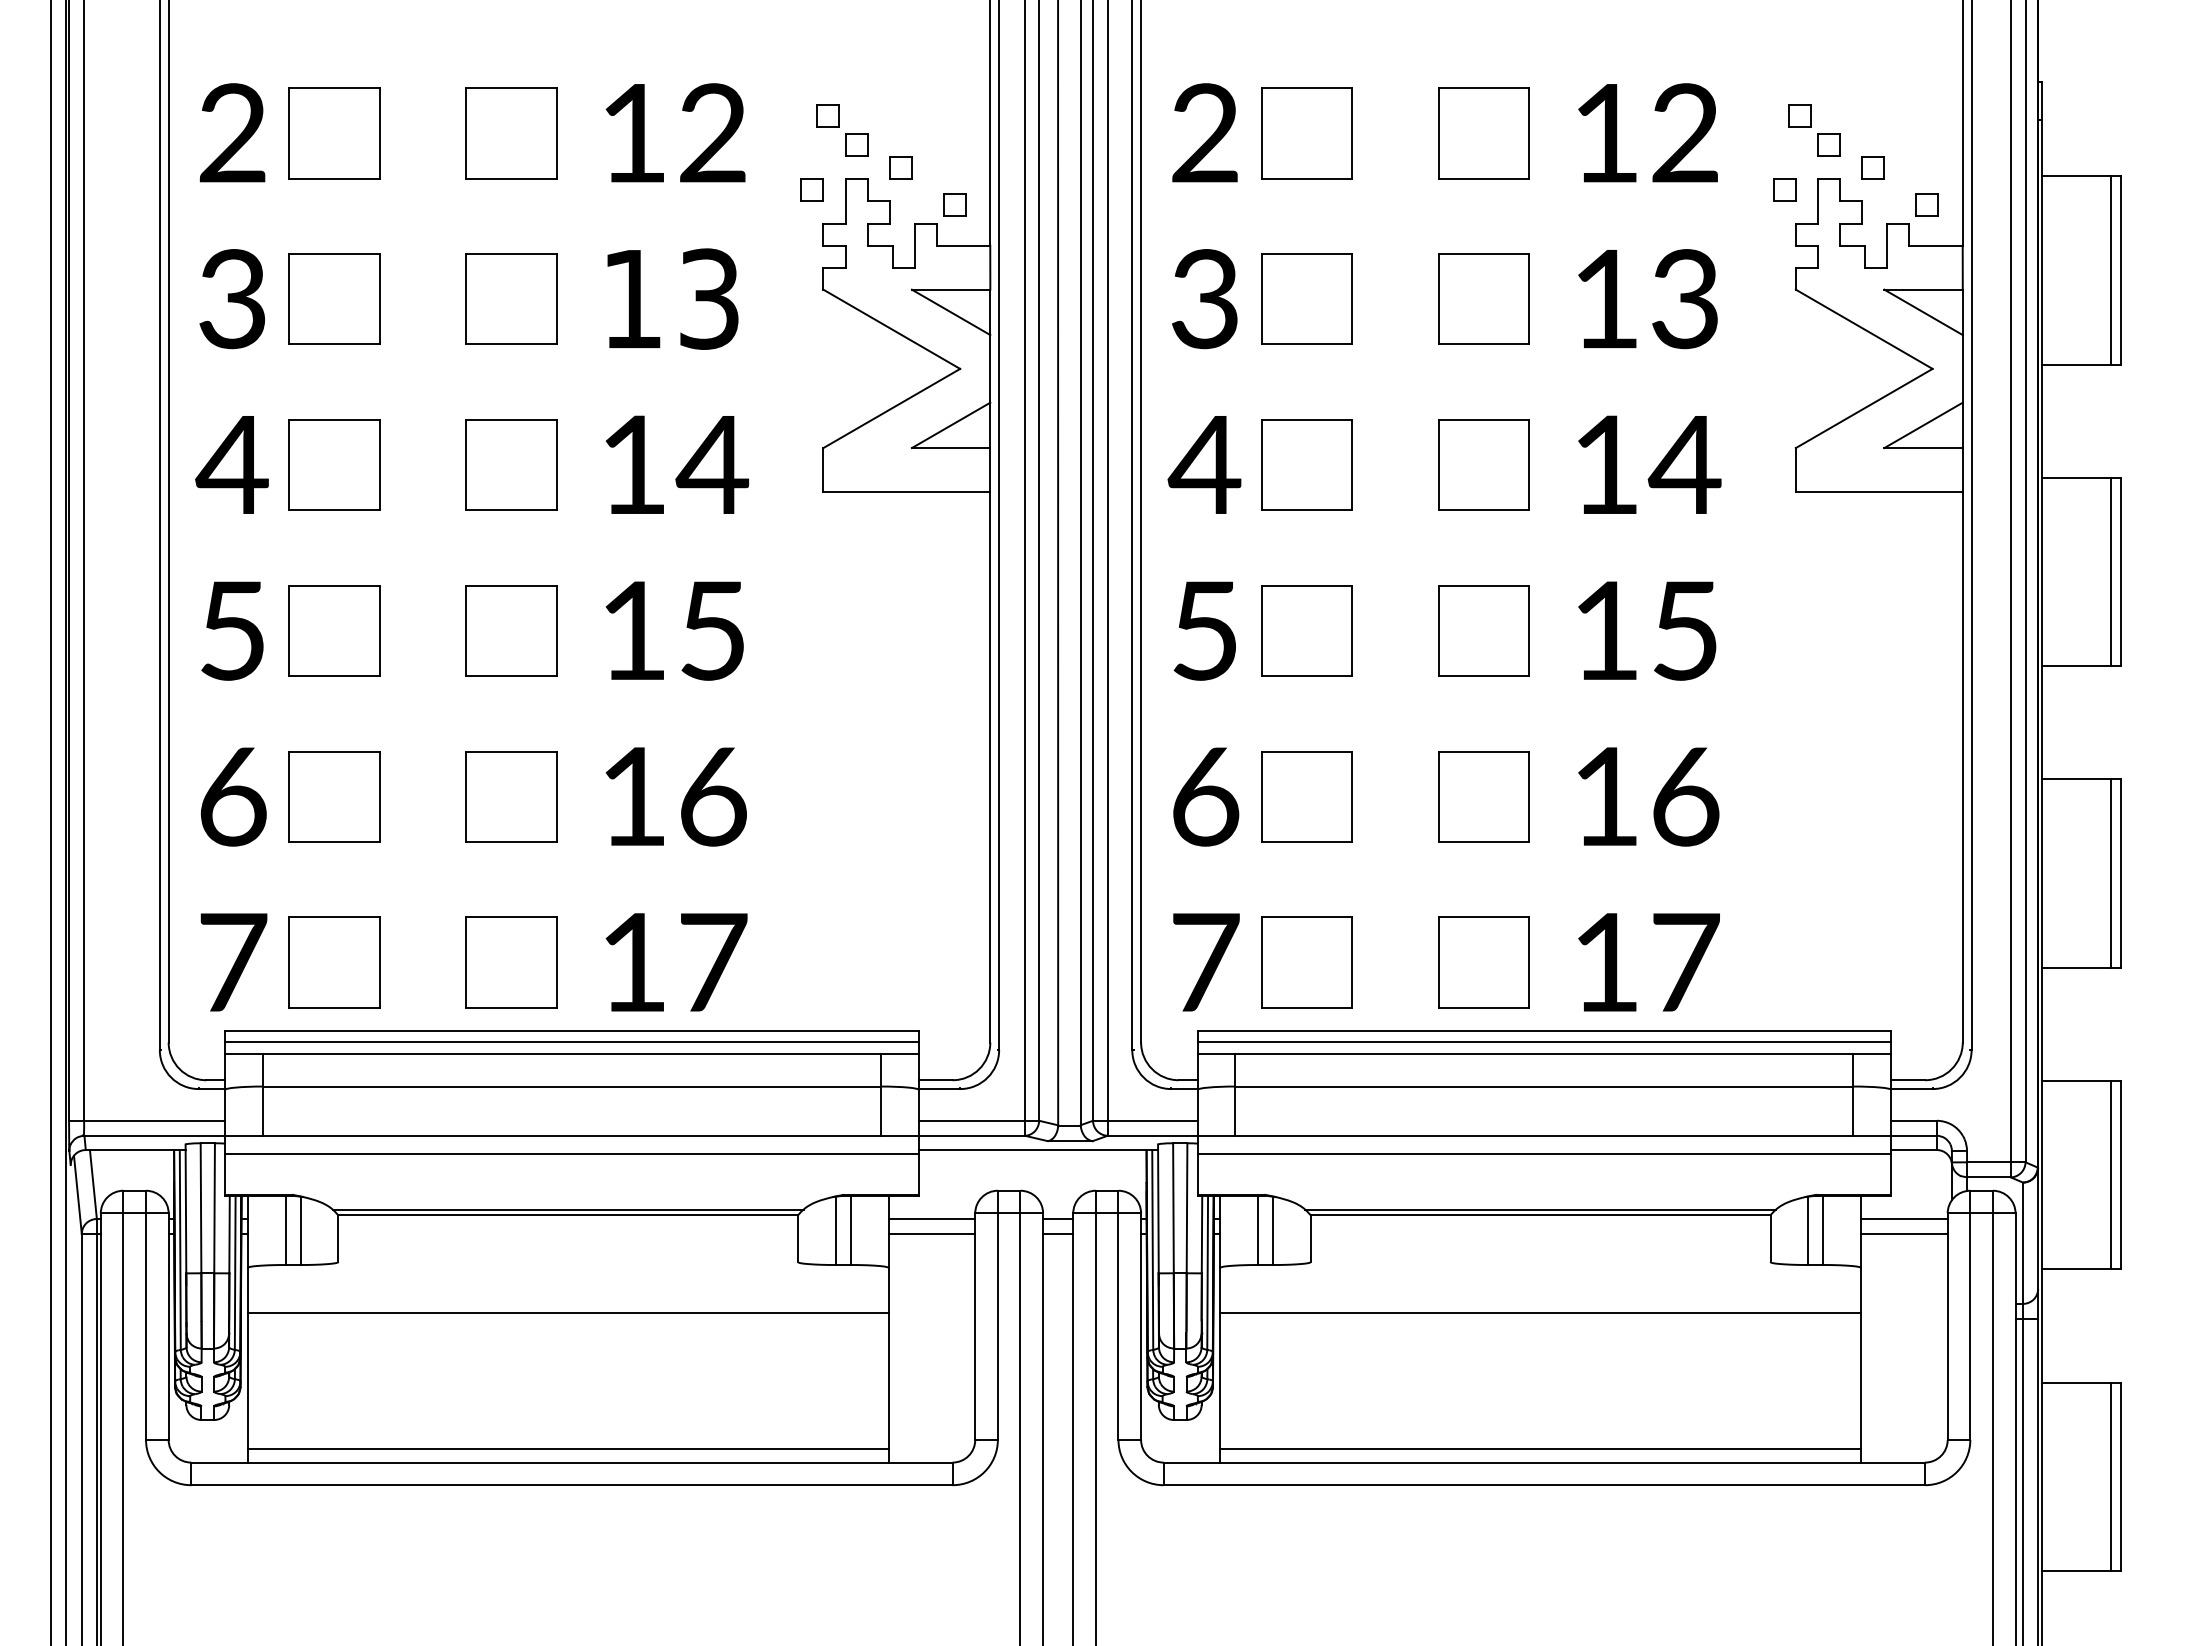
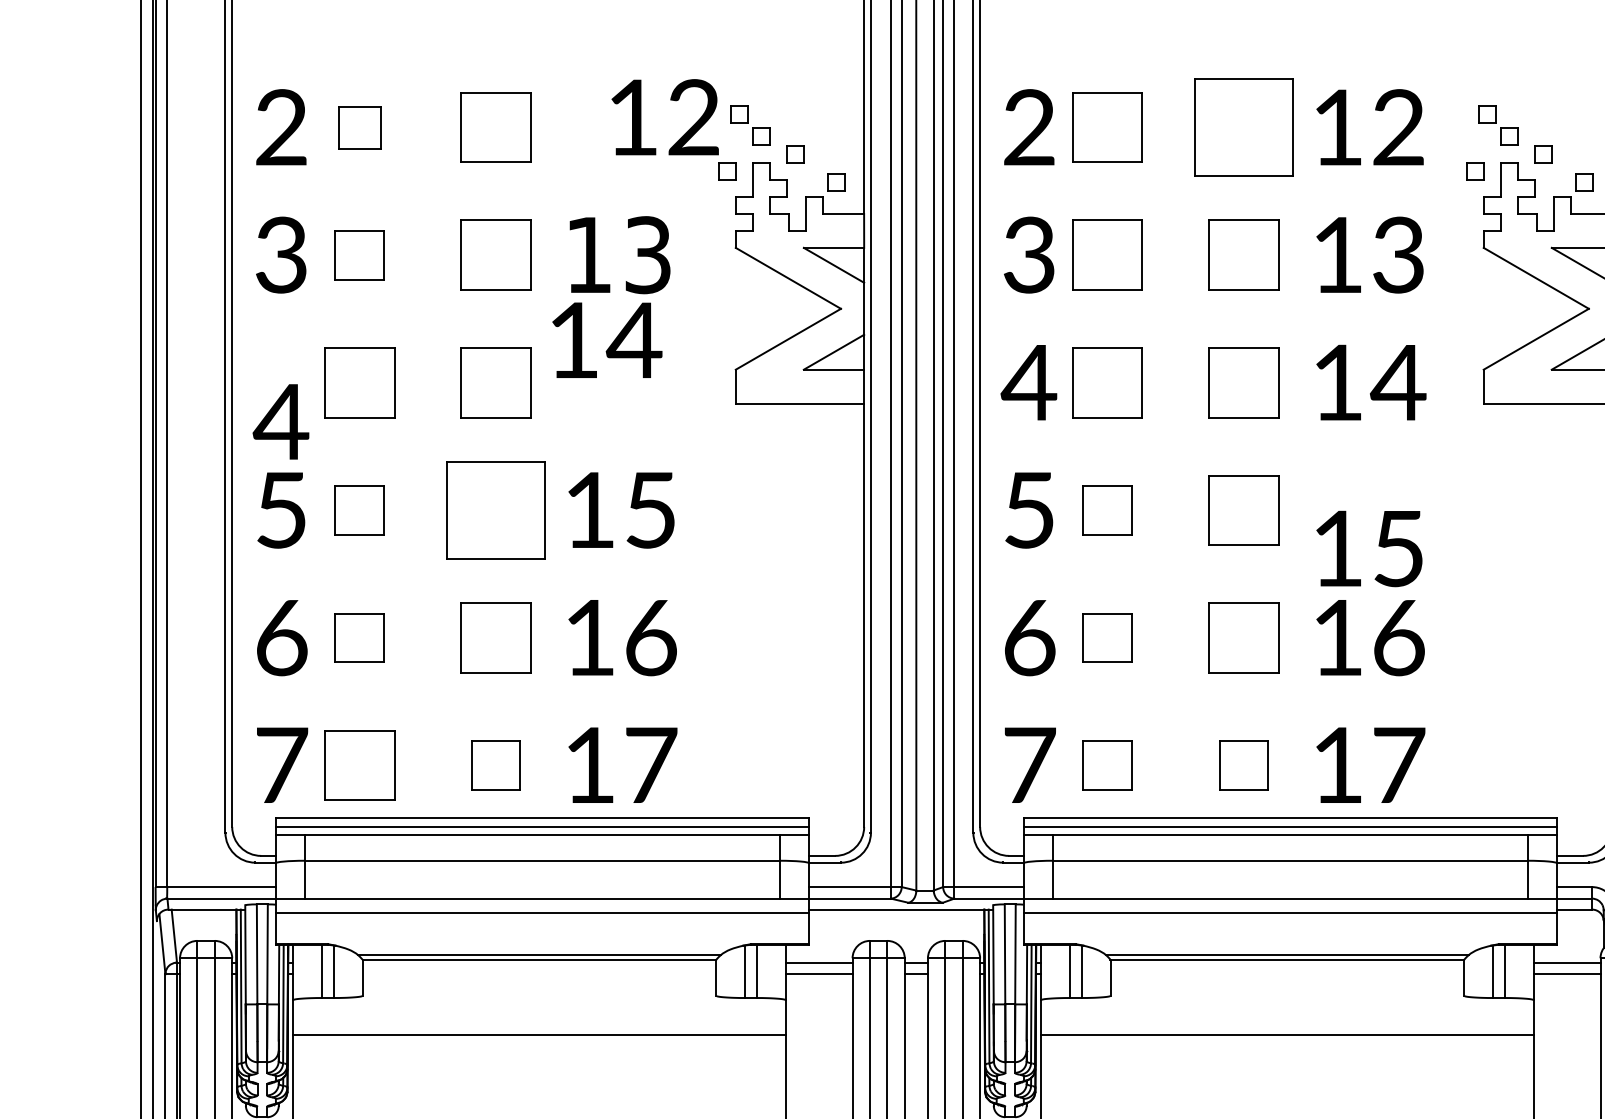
text: (675, 132) -> (665, 117), moved
part: (334, 133) -> (359, 127), size x0.6
part: (1483, 133) -> (1243, 127), size x1.4
part: (334, 298) -> (359, 254), size x0.7
text: (231, 464) -> (280, 421), moved
text: (676, 464) -> (606, 340), moved
part: (334, 630) -> (359, 510), size x0.7
part: (511, 630) -> (495, 510), size x1.4
part: (1306, 630) -> (1107, 510), size x0.7
text: (1647, 630) -> (1369, 548), moved
part: (334, 796) -> (359, 637), size x0.7
part: (1306, 796) -> (1107, 637), size x0.7
part: (511, 962) -> (495, 765), size x0.7
part: (1306, 962) -> (1107, 765), size x0.7
part: (1483, 962) -> (1243, 765), size x0.7

